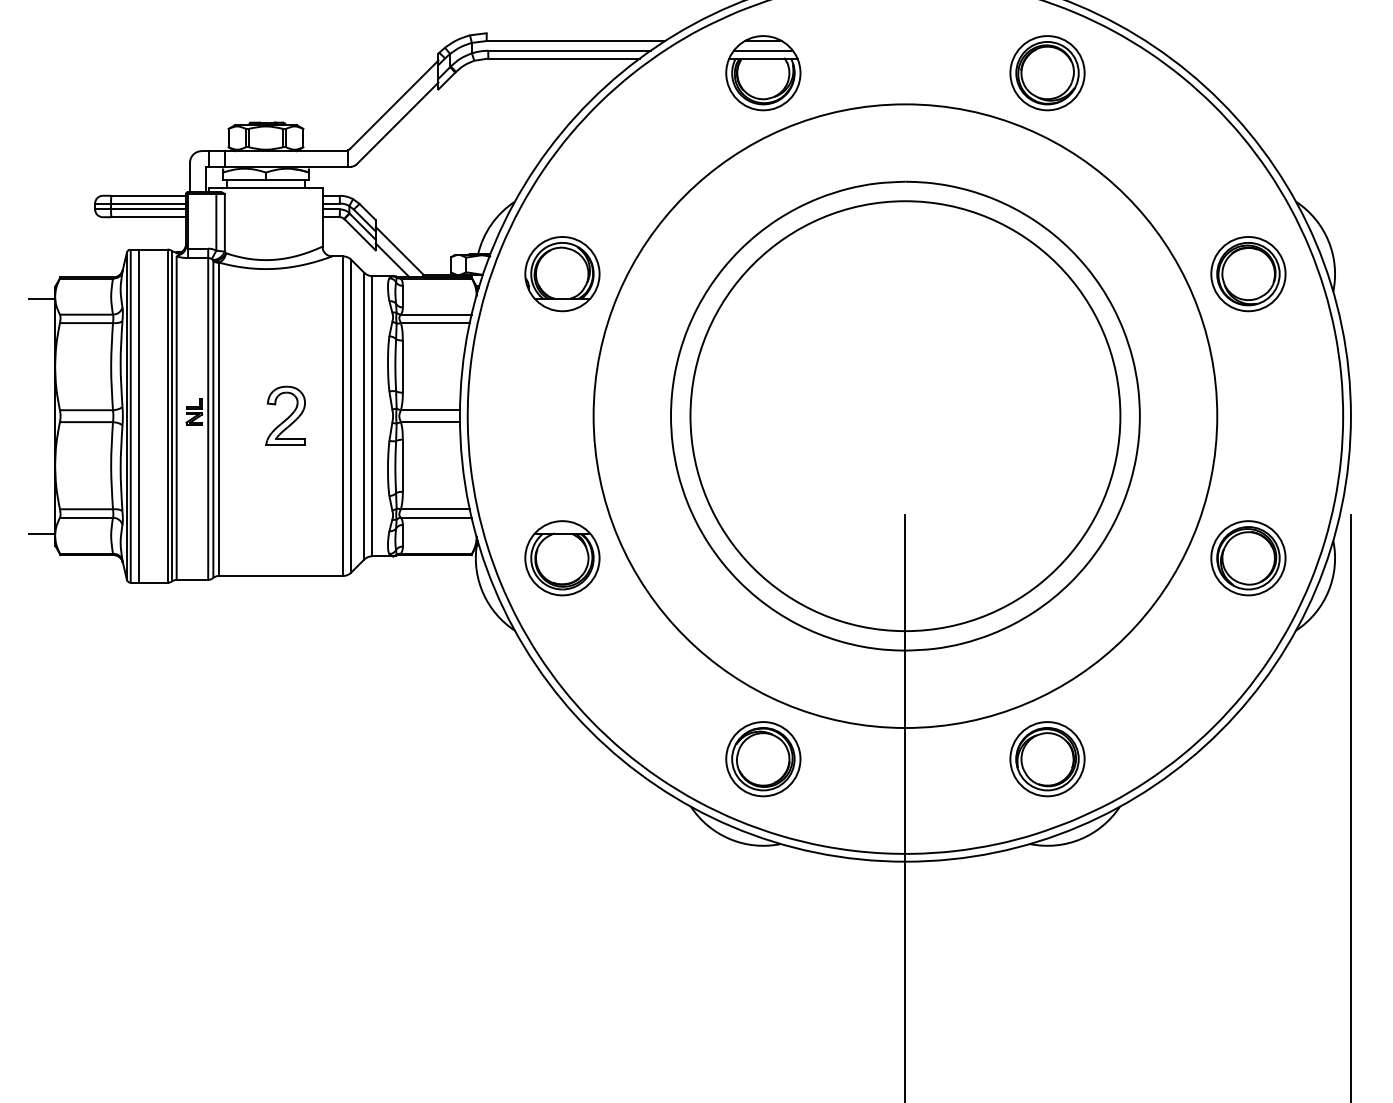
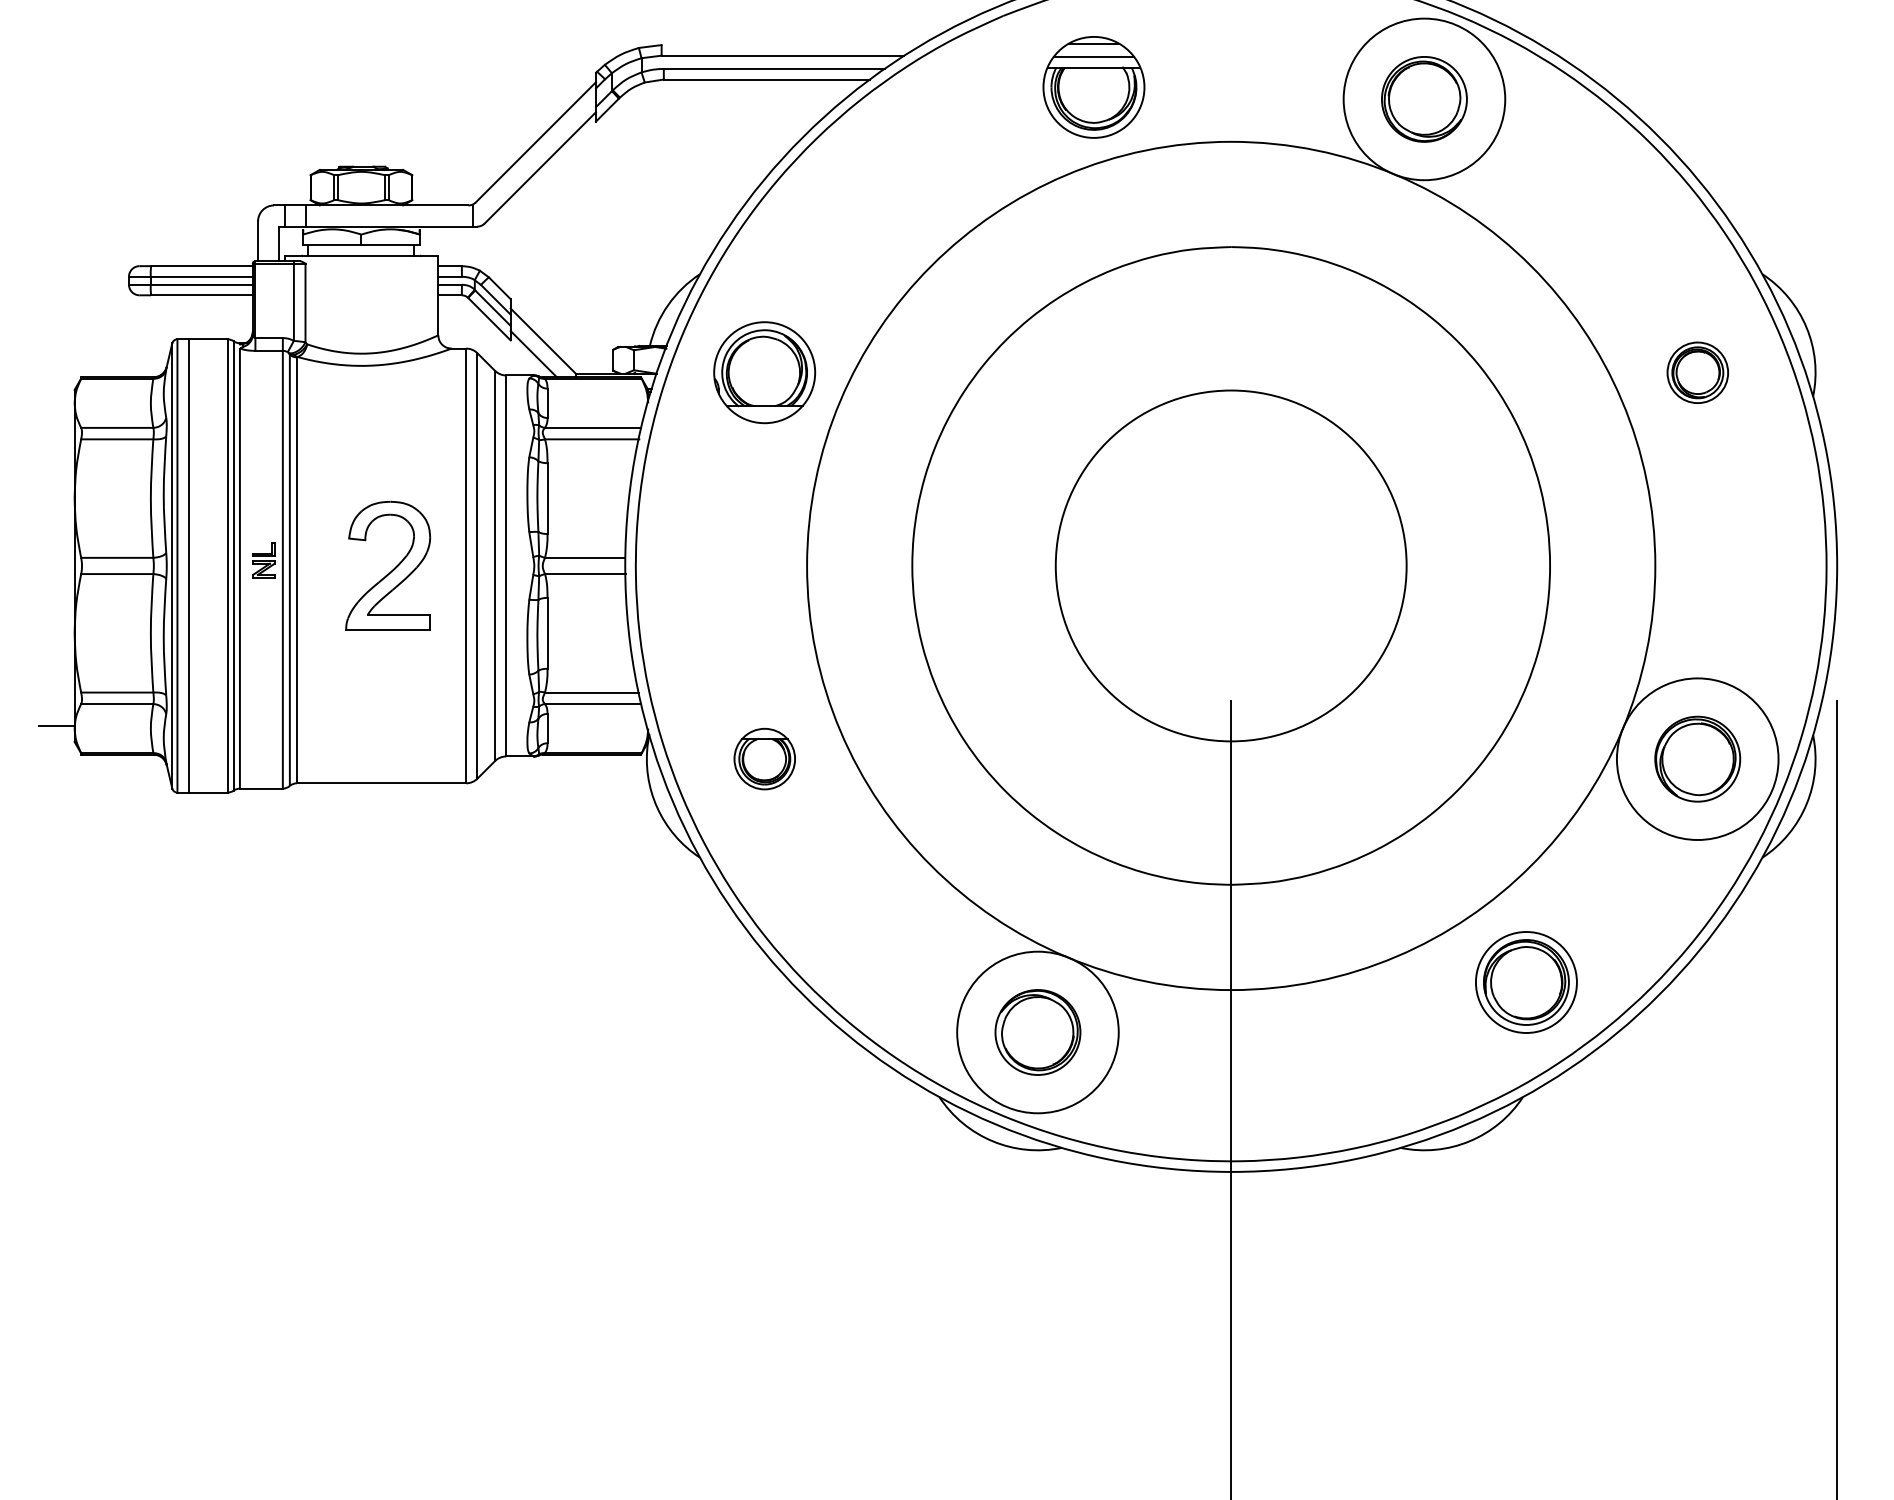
circle: (1046, 72) -> (1423, 98), size x1.6
part: (763, 73) -> (1093, 87), moved
part: (1248, 273) -> (1697, 372), size x0.6
line: (41, 298) -> (56, 406), removed
part: (285, 415) -> (388, 565), size x1.6
circle: (904, 415) -> (1230, 565), size x0.6
part: (562, 557) -> (764, 758), size x0.6
circle: (1248, 557) -> (1697, 758), size x1.6
circle: (763, 759) -> (1037, 1032), size x1.6
part: (1047, 759) -> (1526, 982), moved

